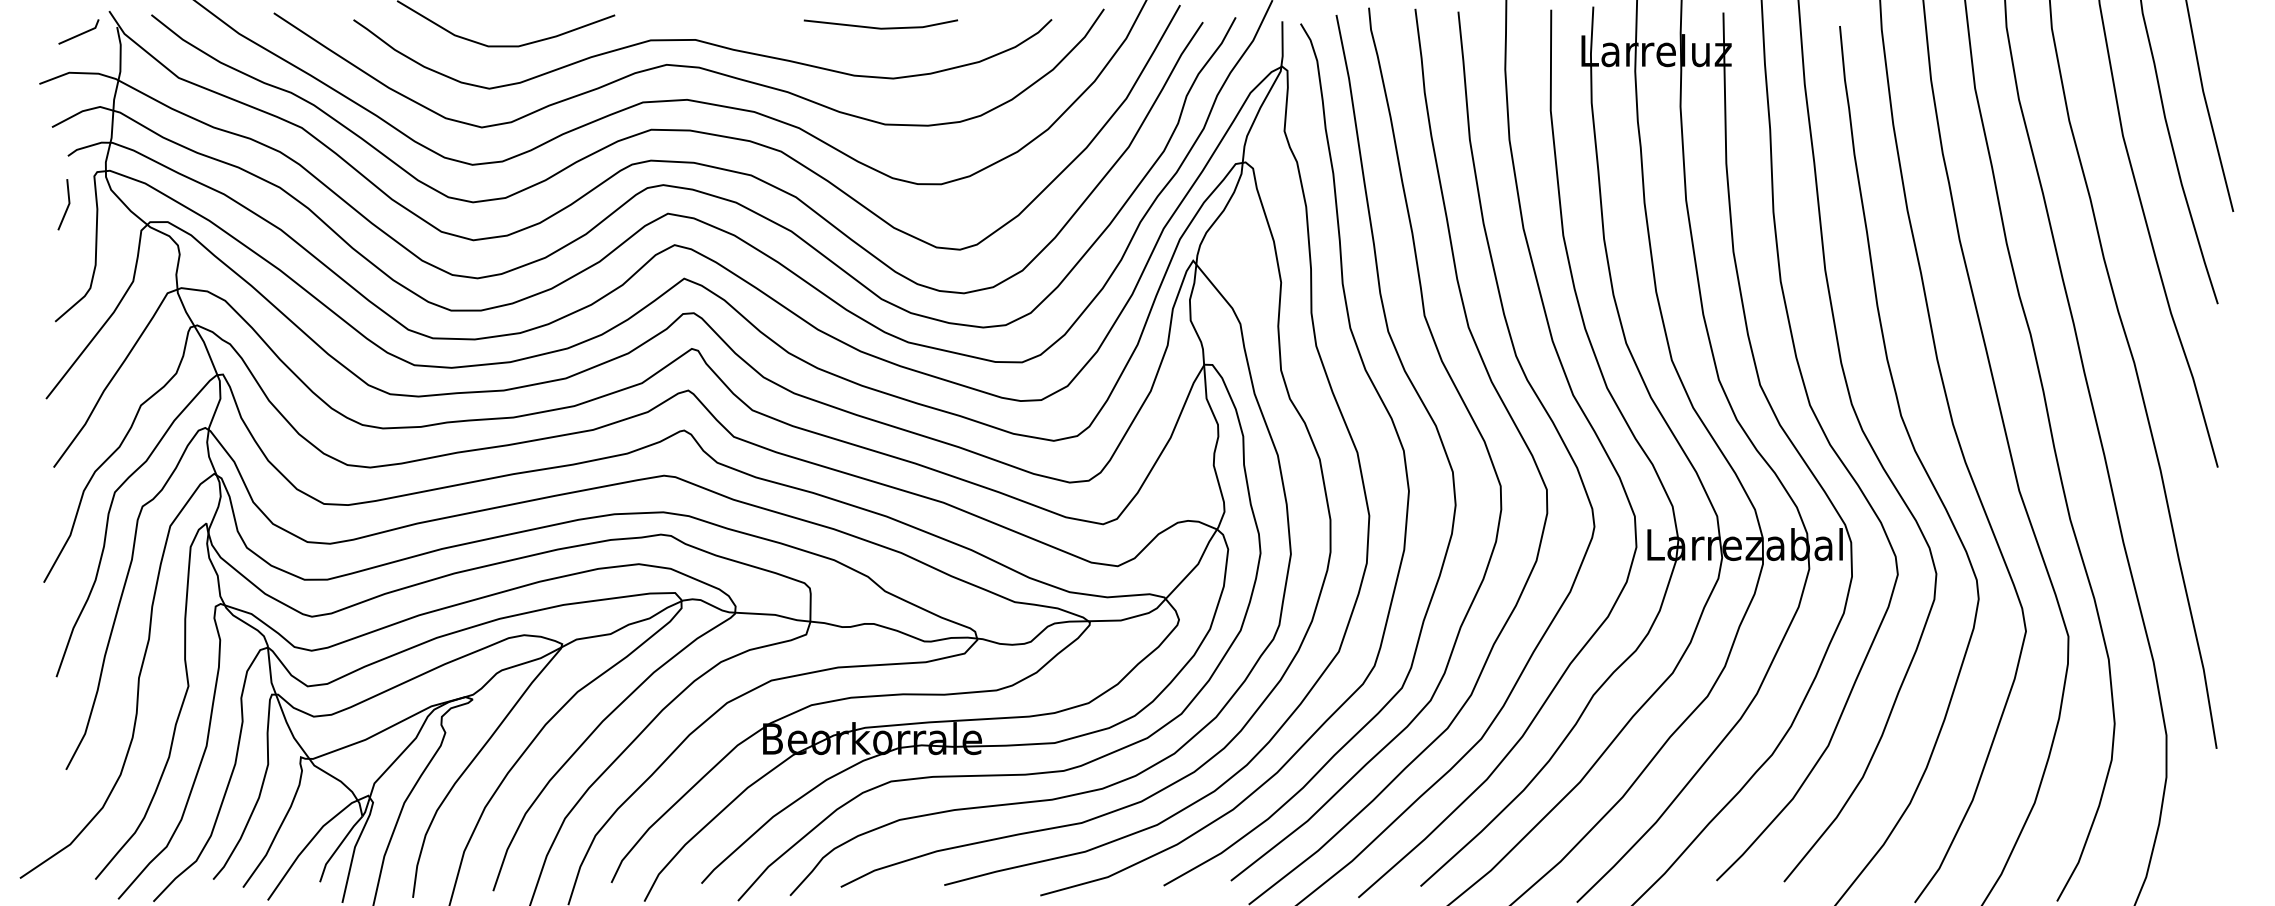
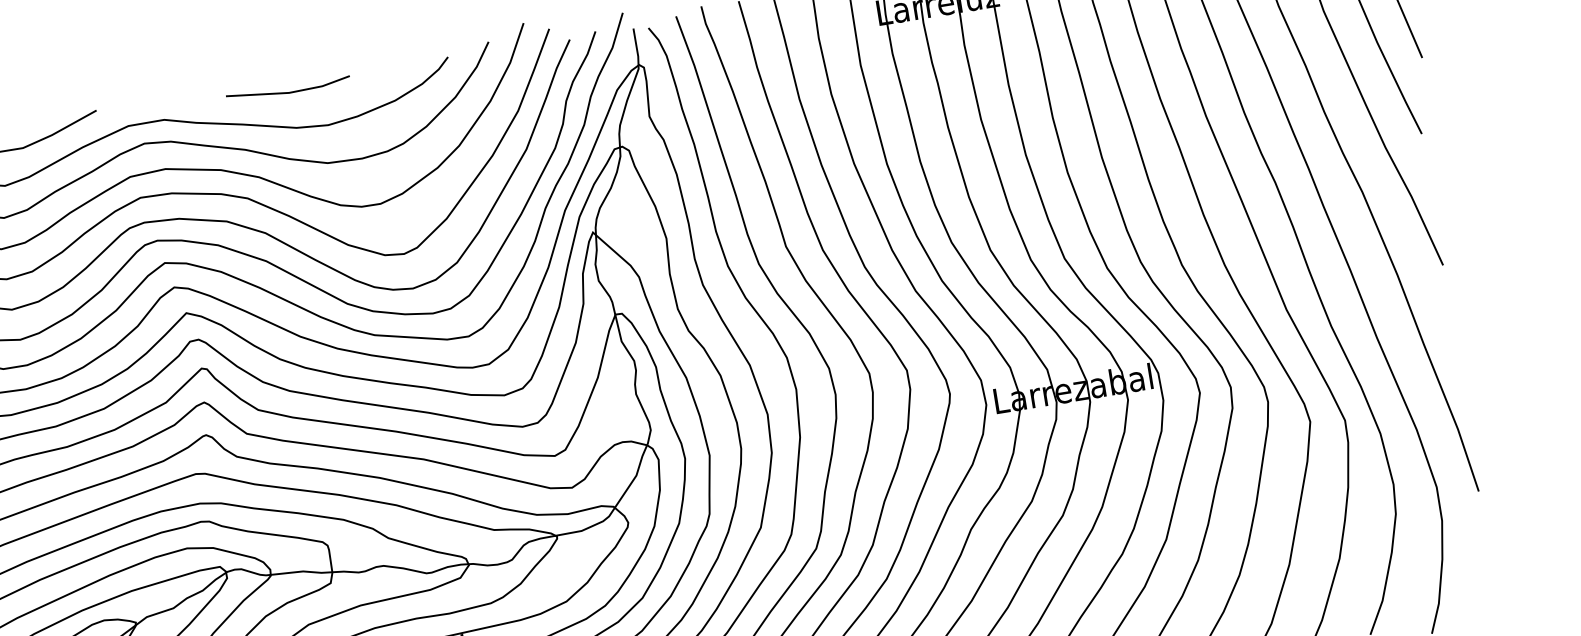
line: (880, 27) -> (288, 91), moved

